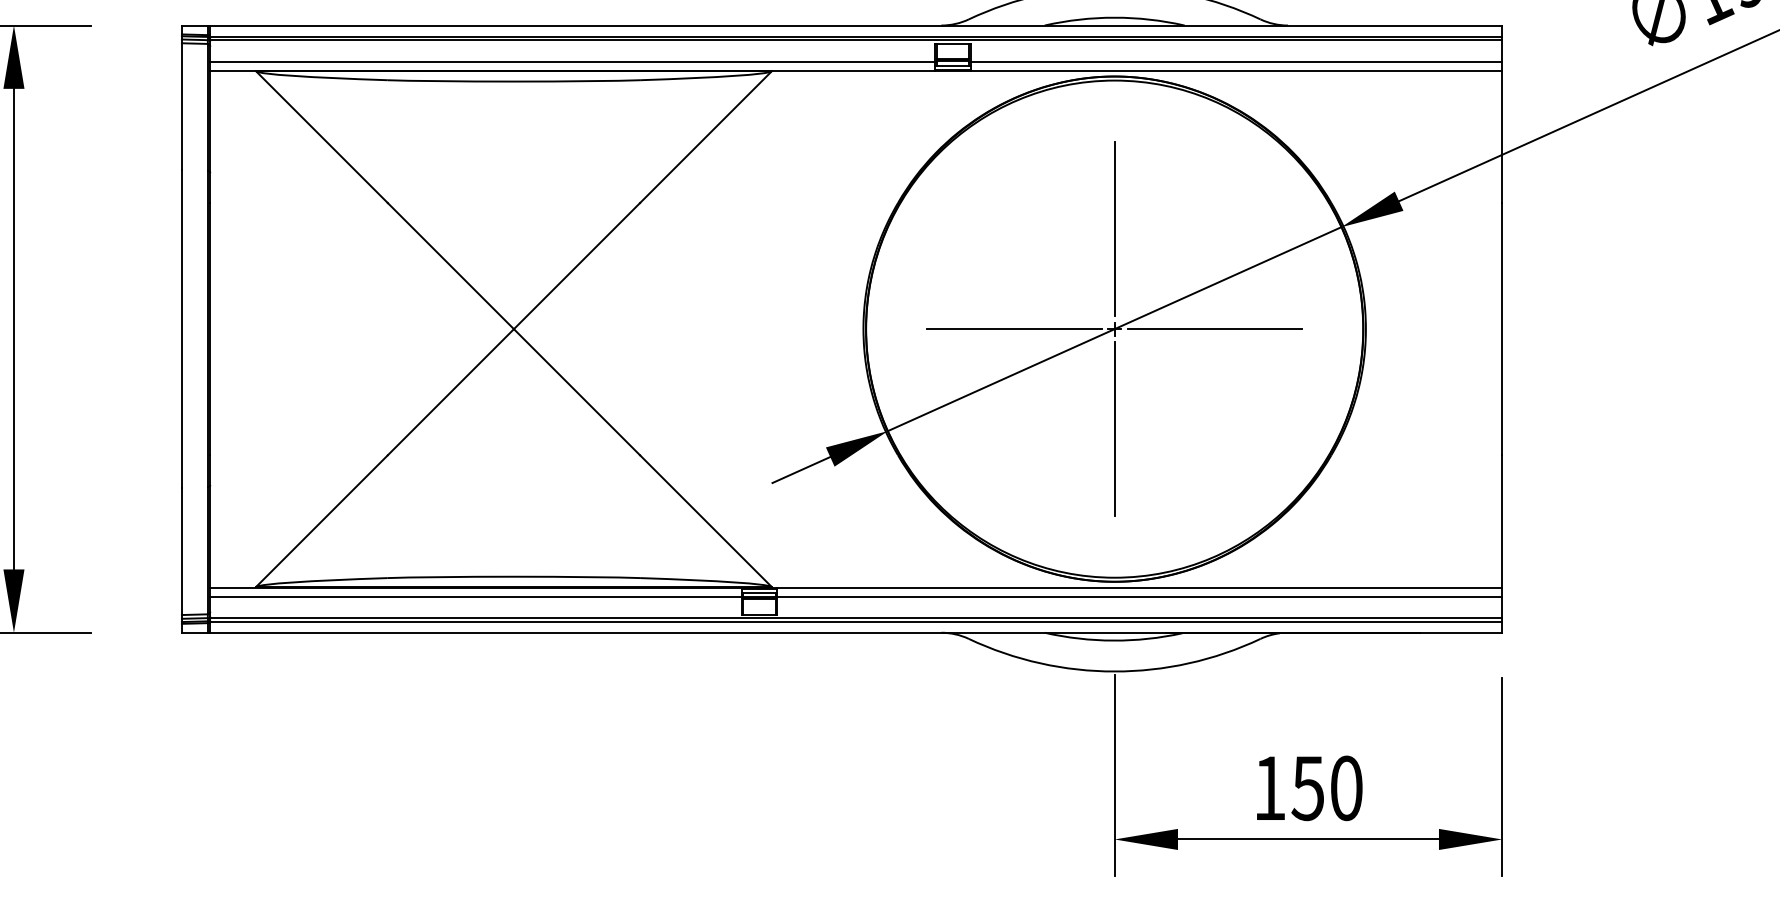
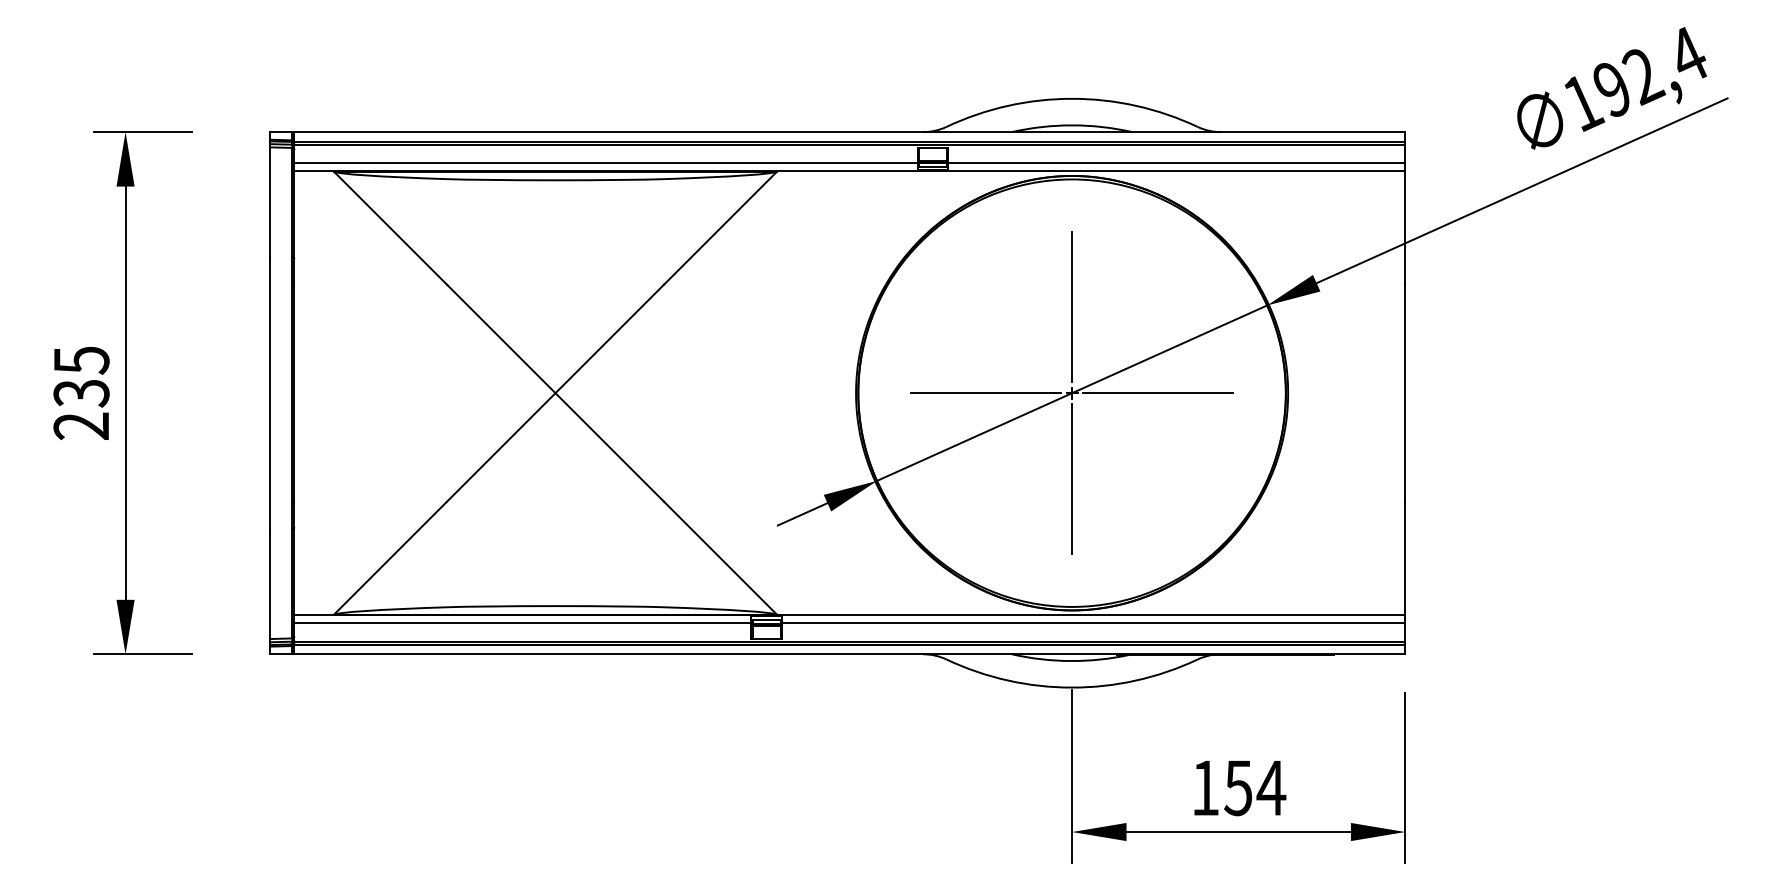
text: (1346, 788) -> (1271, 788), 150 -> 154

